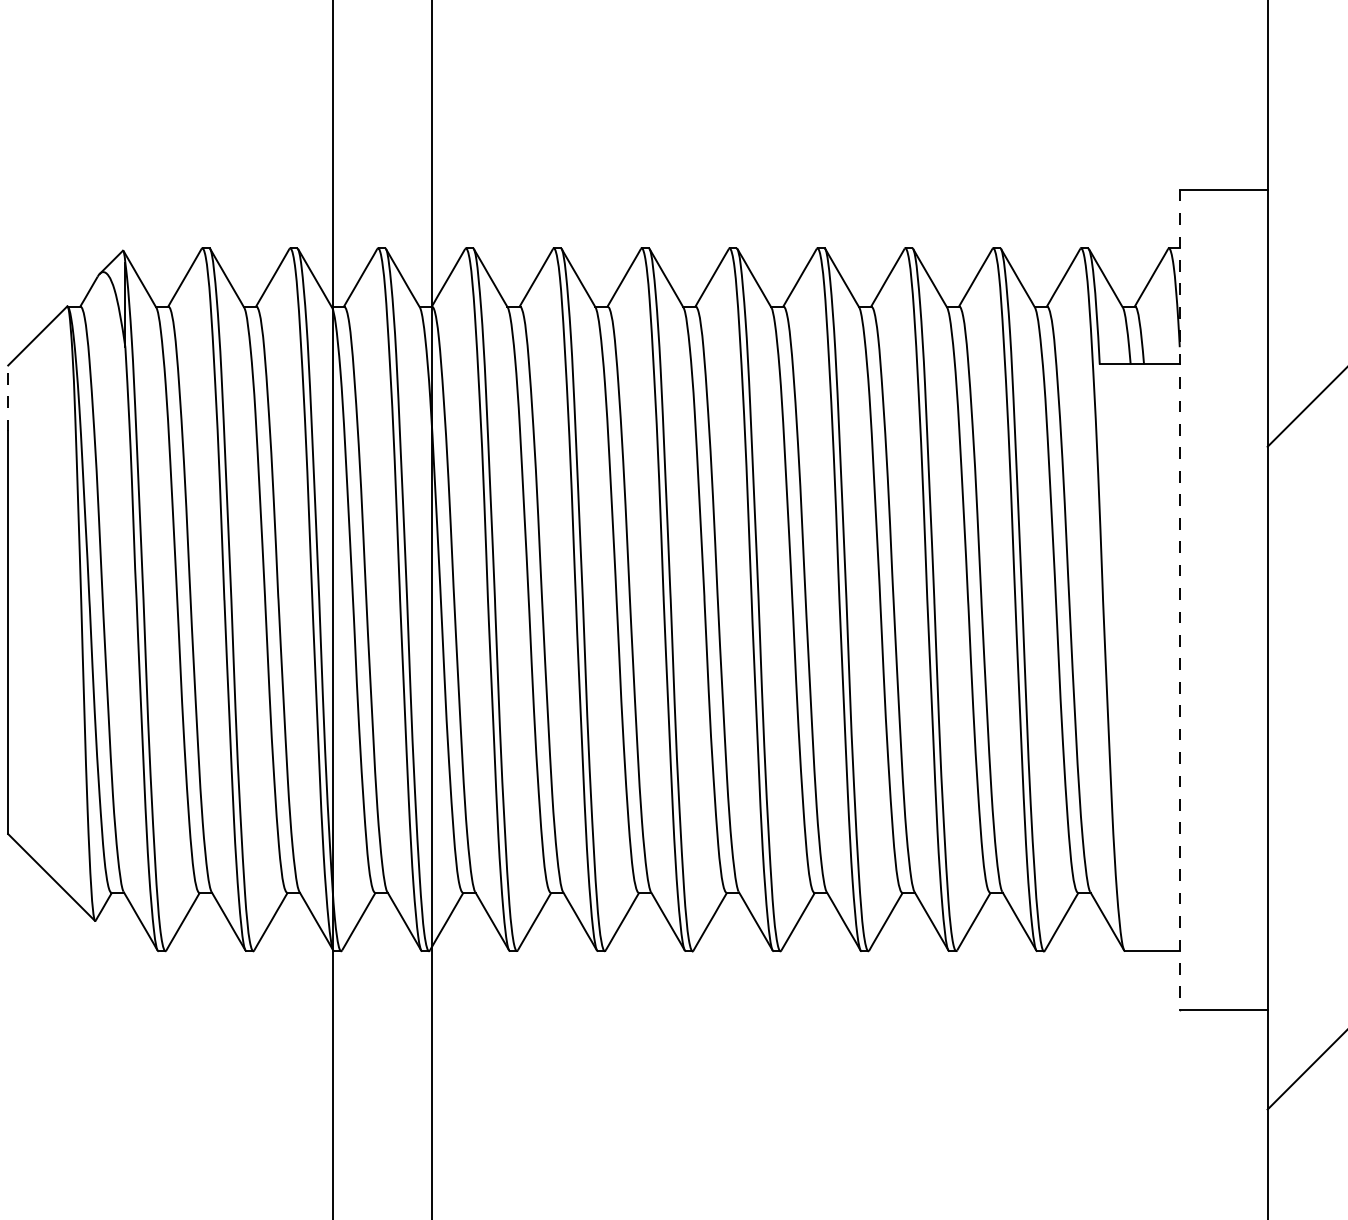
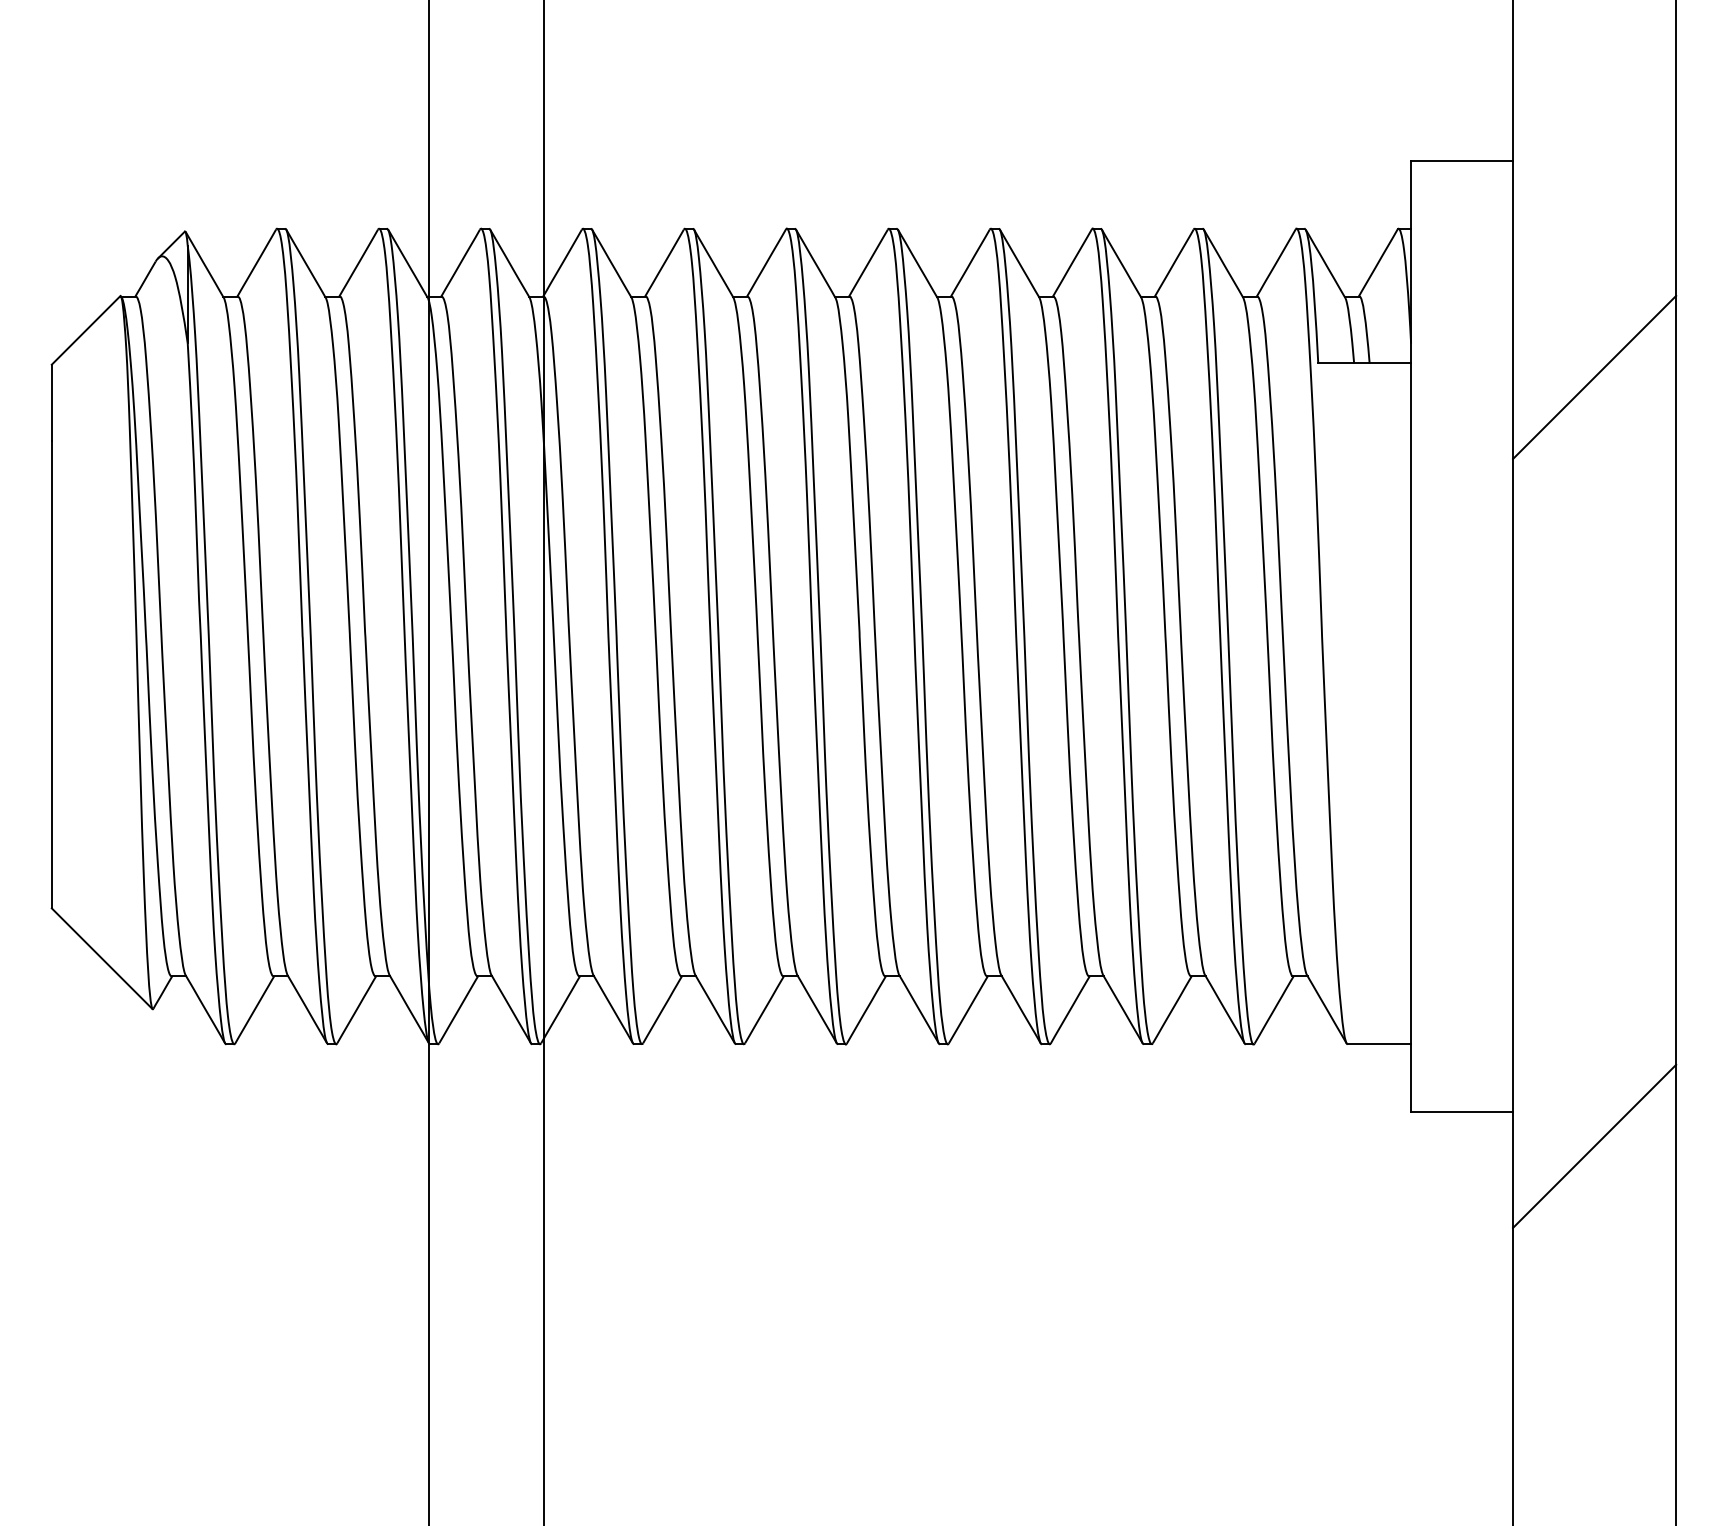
line: (7, 398) -> (51, 402), dashed -> solid
line: (1180, 599) -> (1411, 636), dashed -> solid

